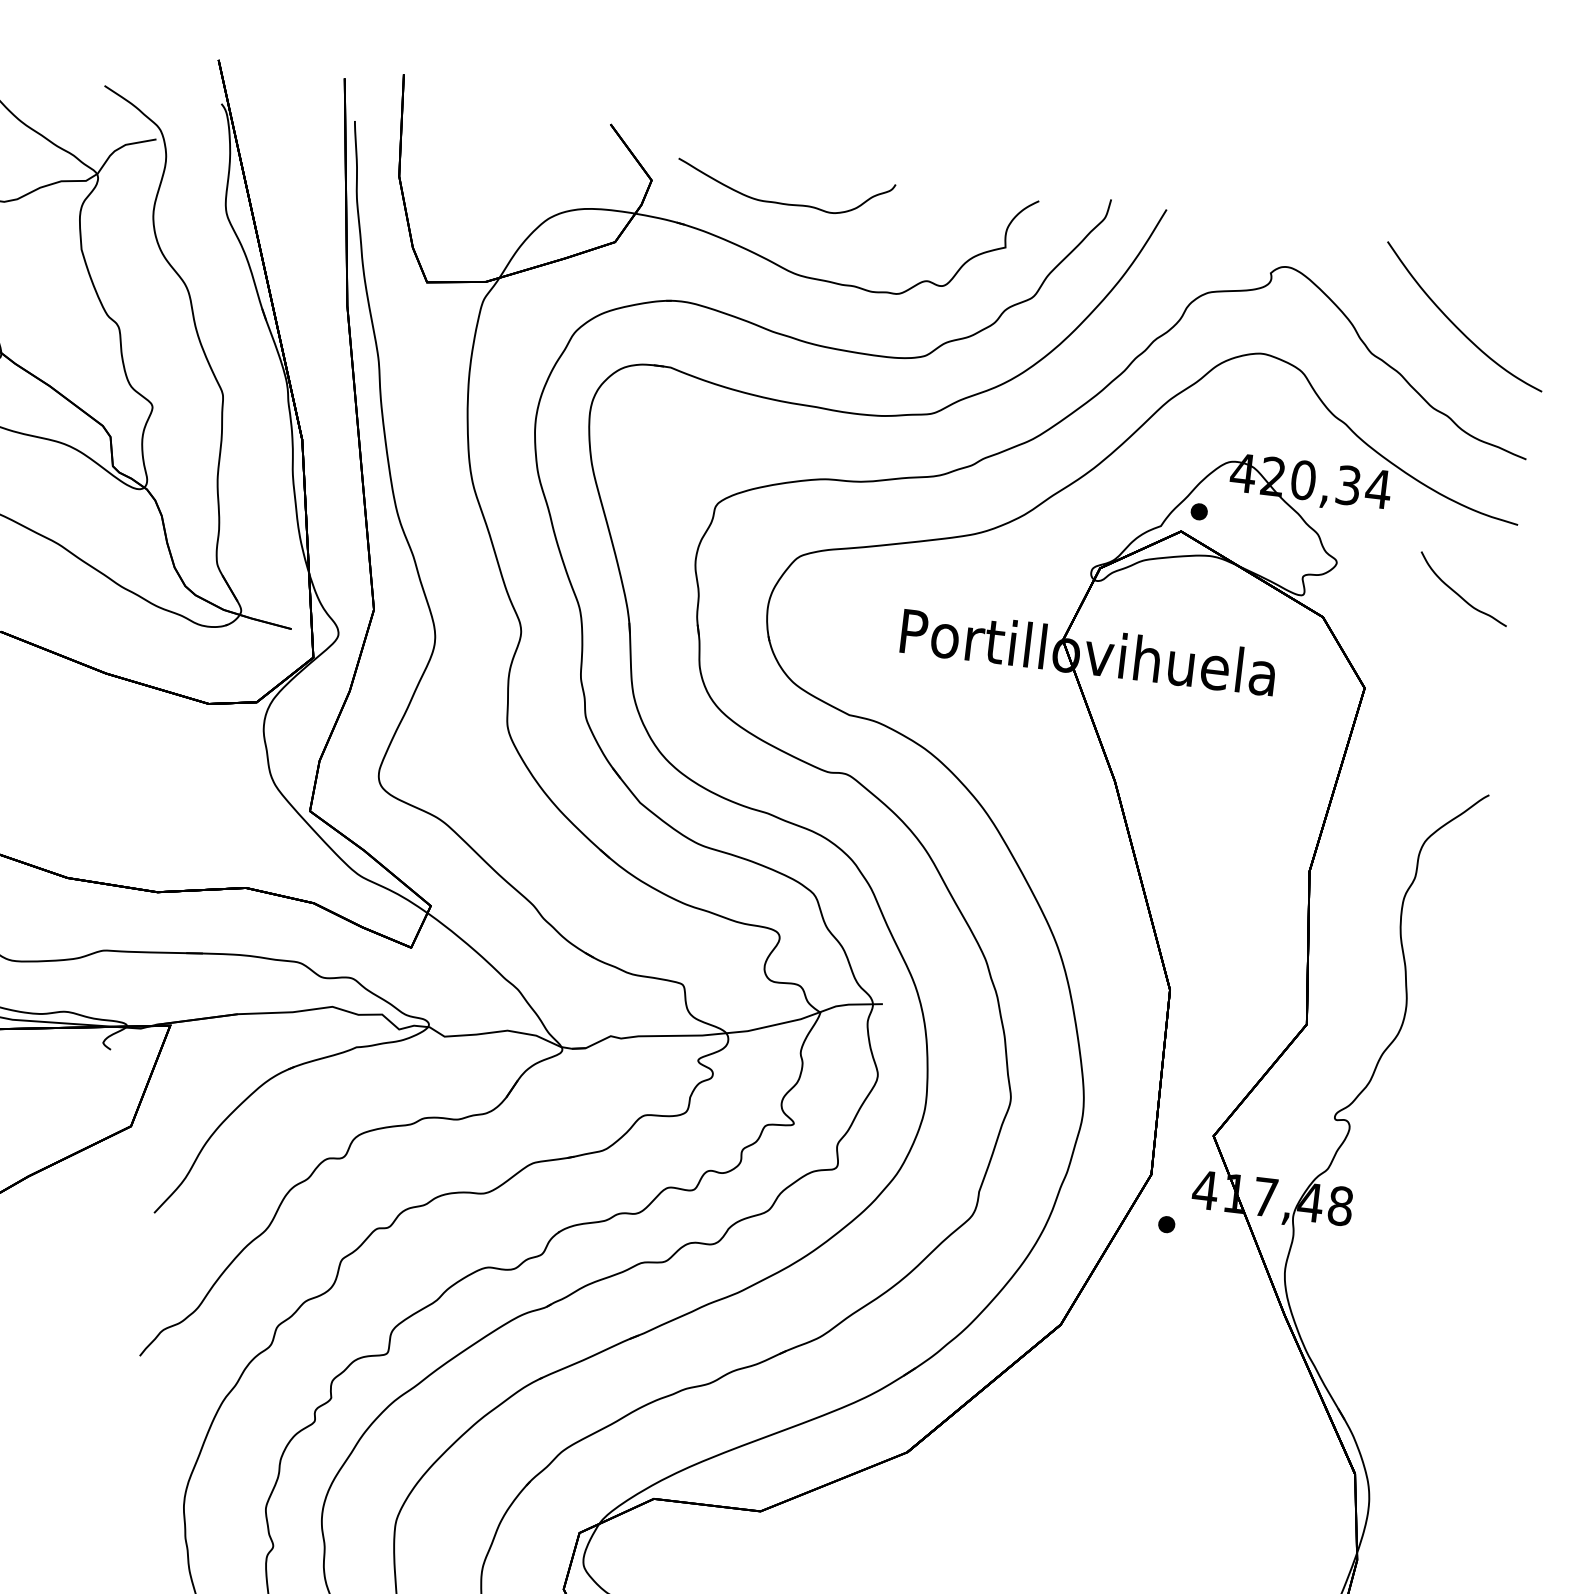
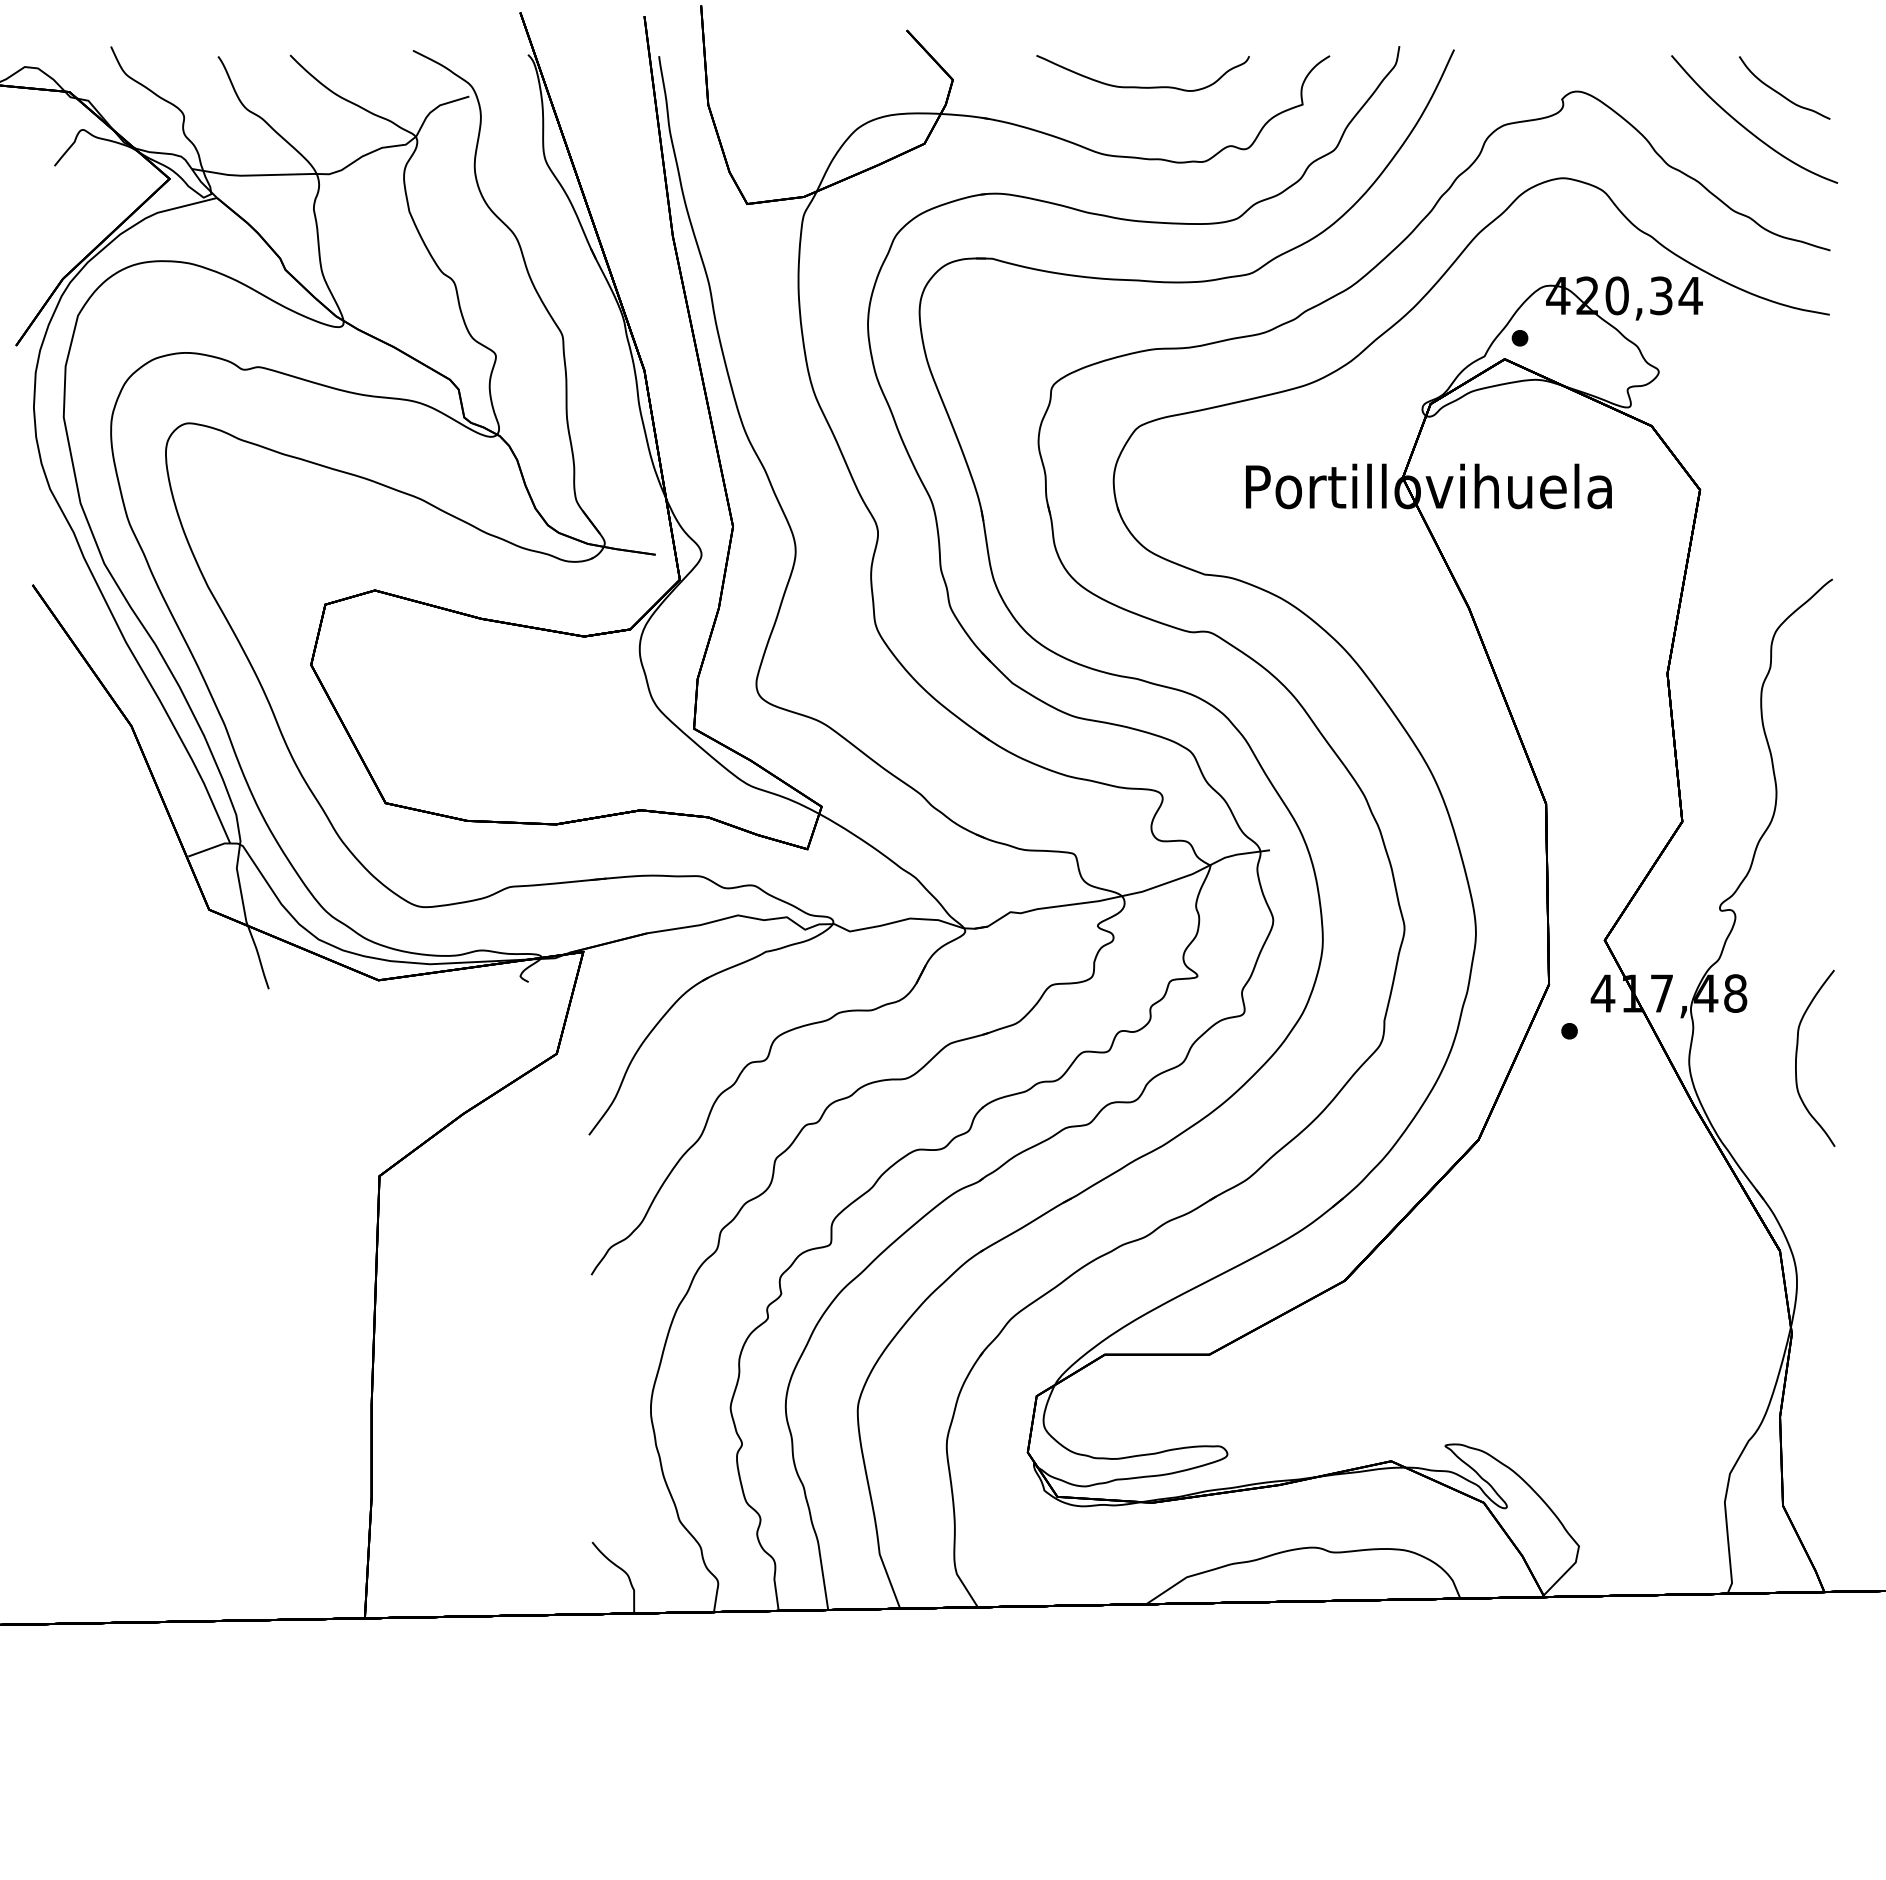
curve: (783, 202) -> (1142, 86), moved
curve: (1458, 593) -> (1779, 92), moved
curve: (1396, 1277) -> (1797, 1056), added

